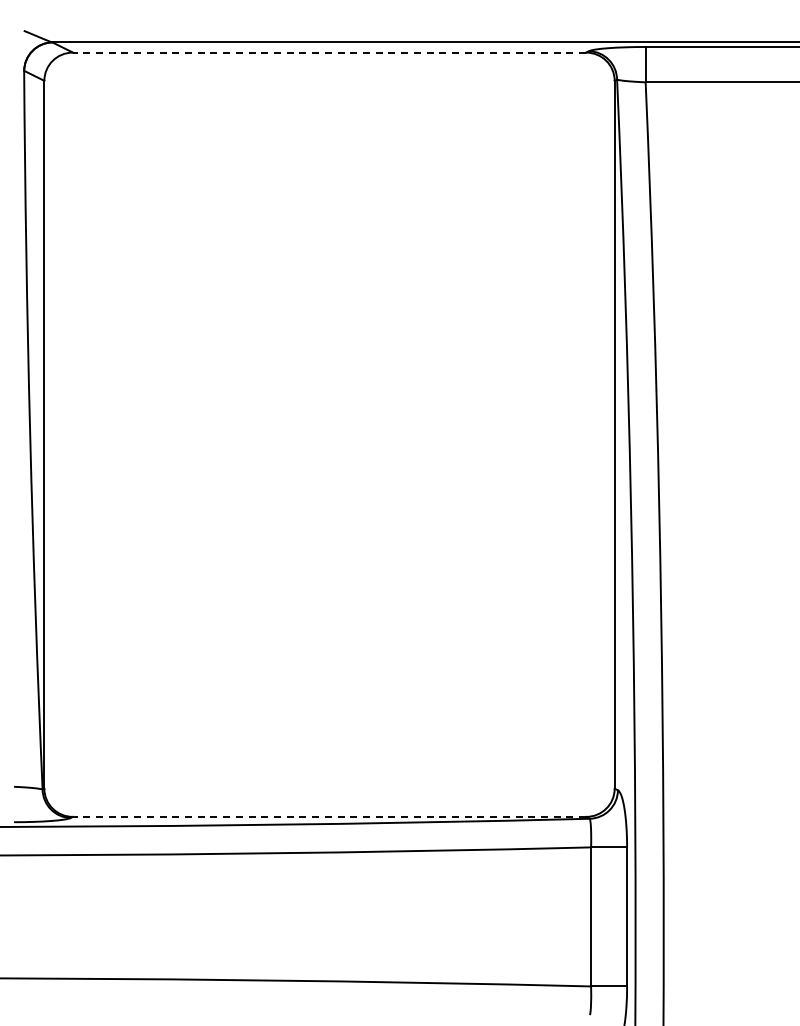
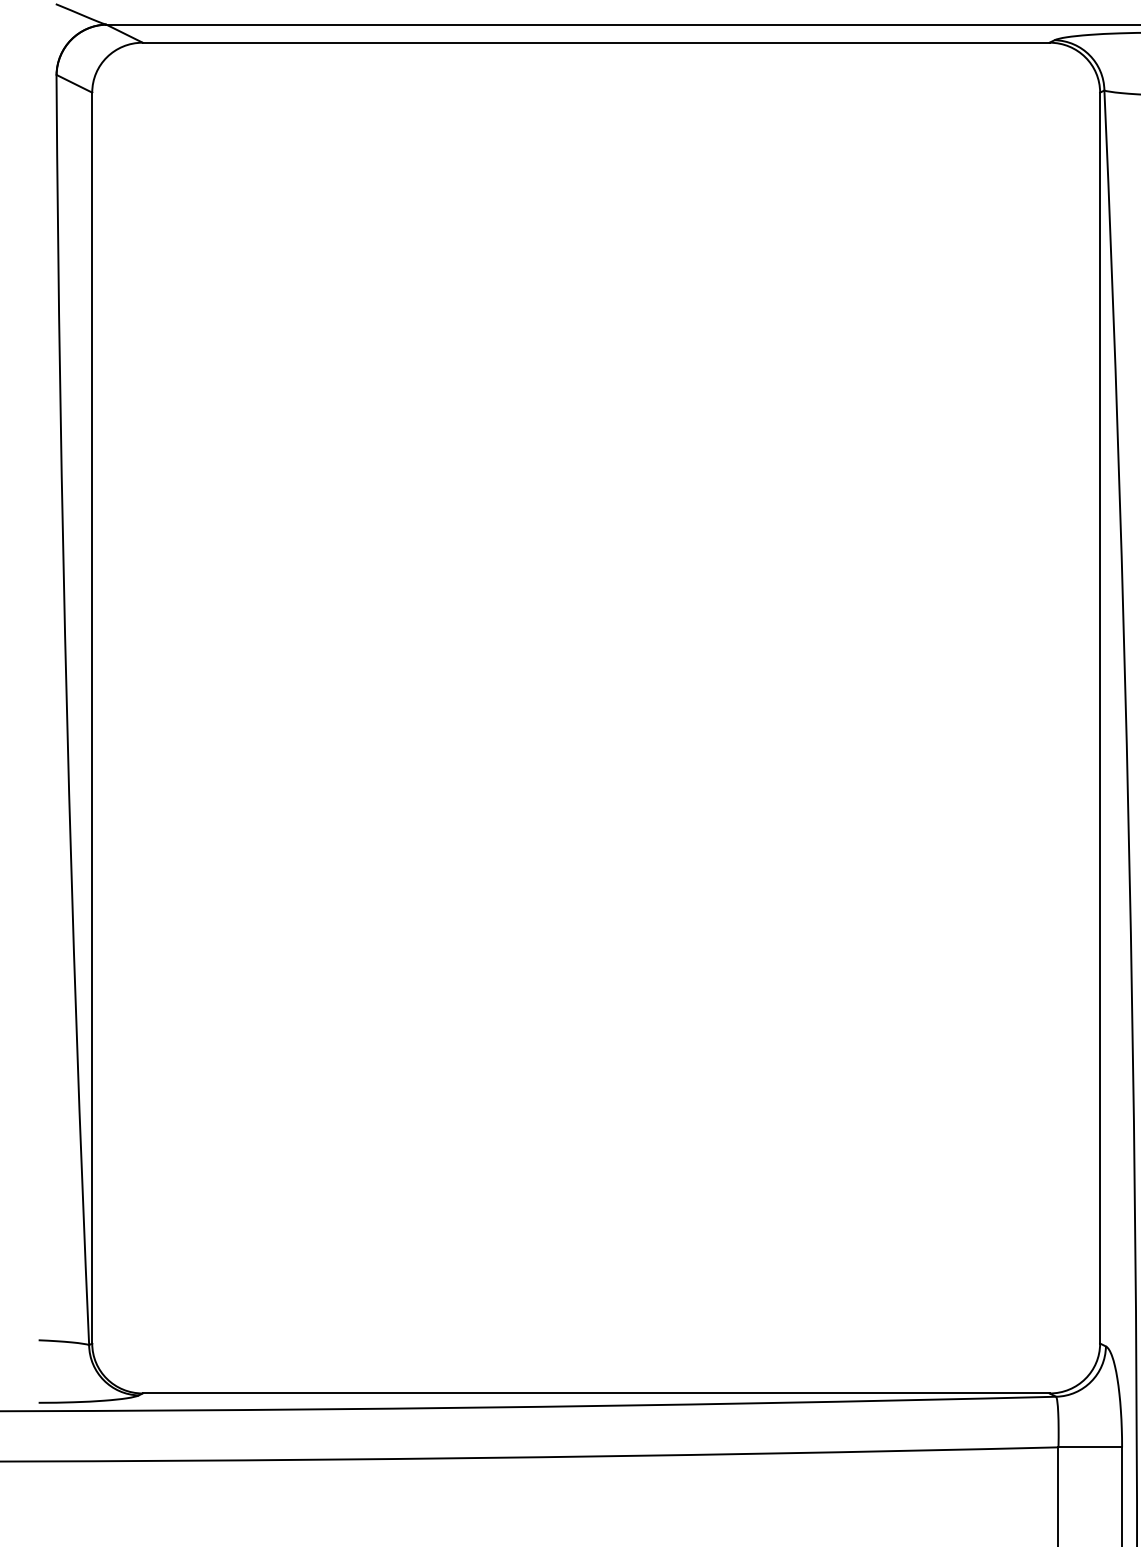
line: (329, 52) -> (596, 42), dashed -> solid
line: (329, 816) -> (596, 1392), dashed -> solid

